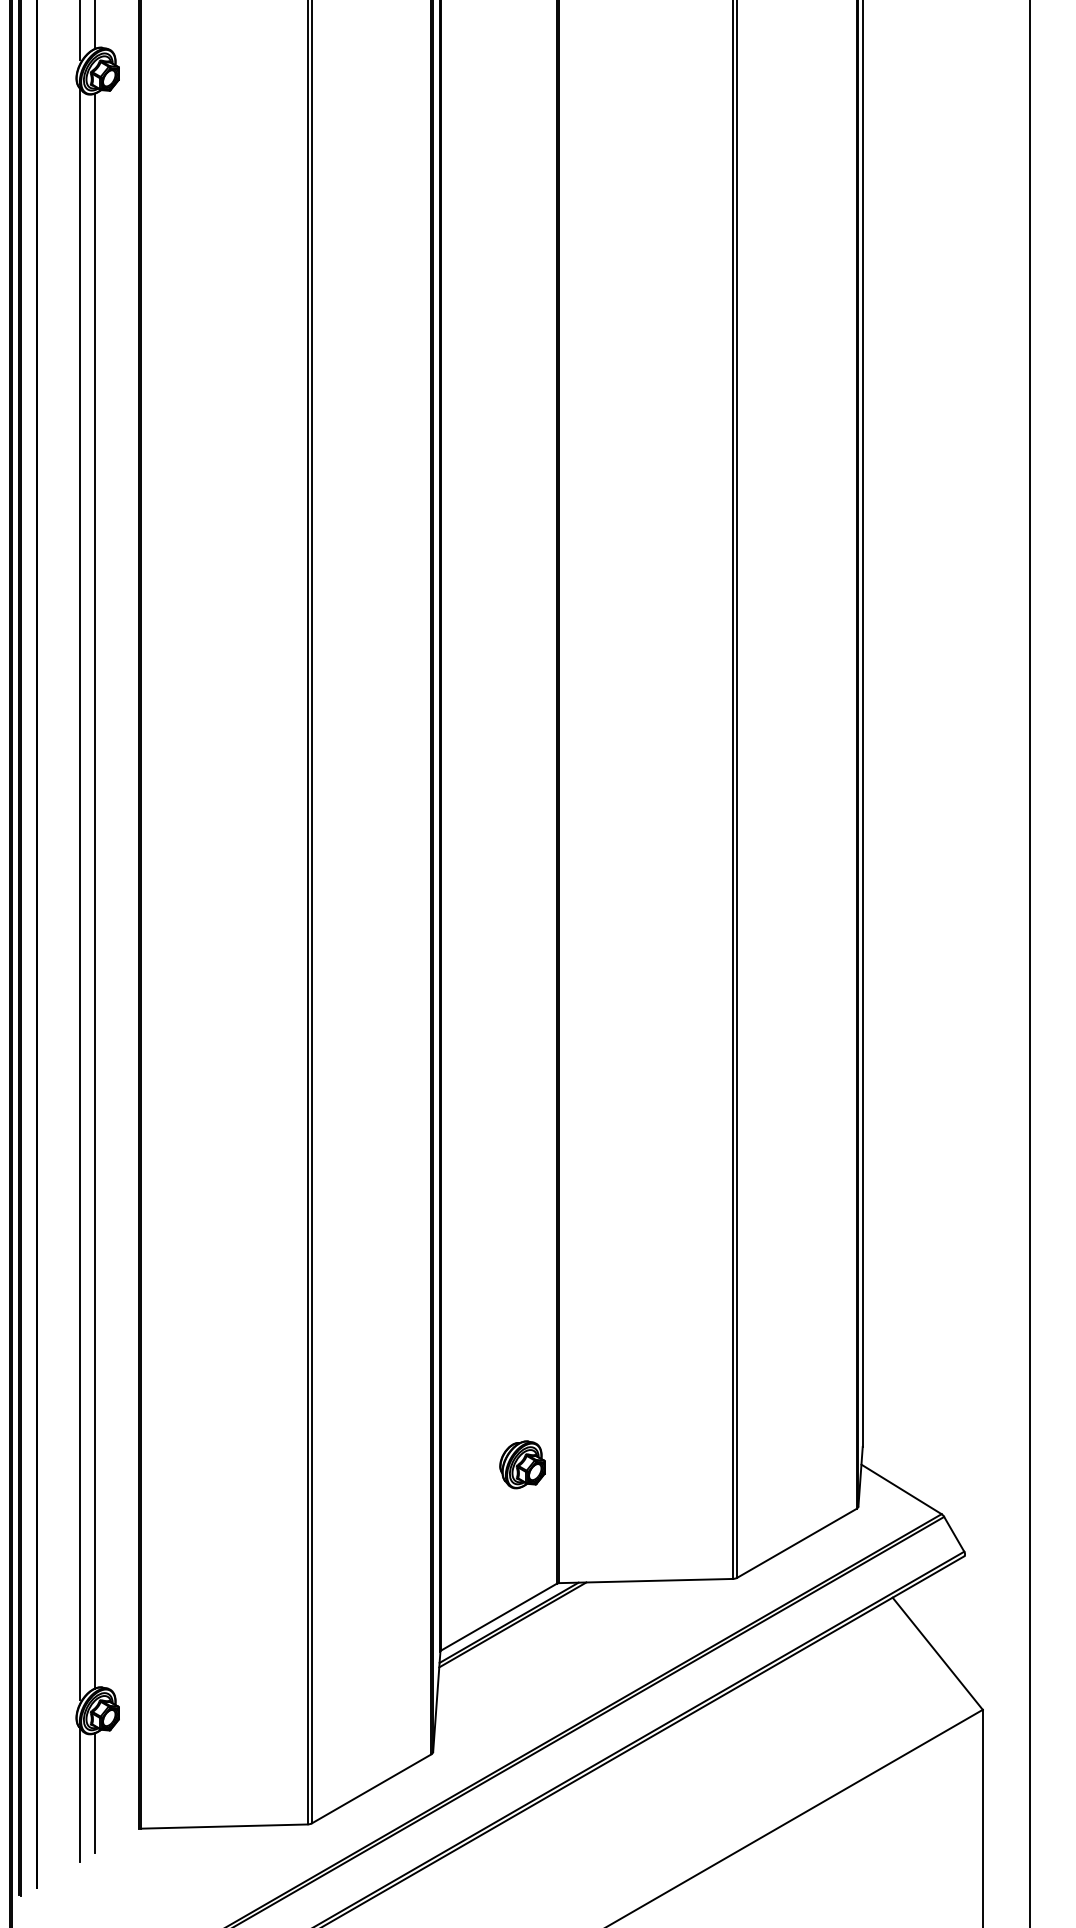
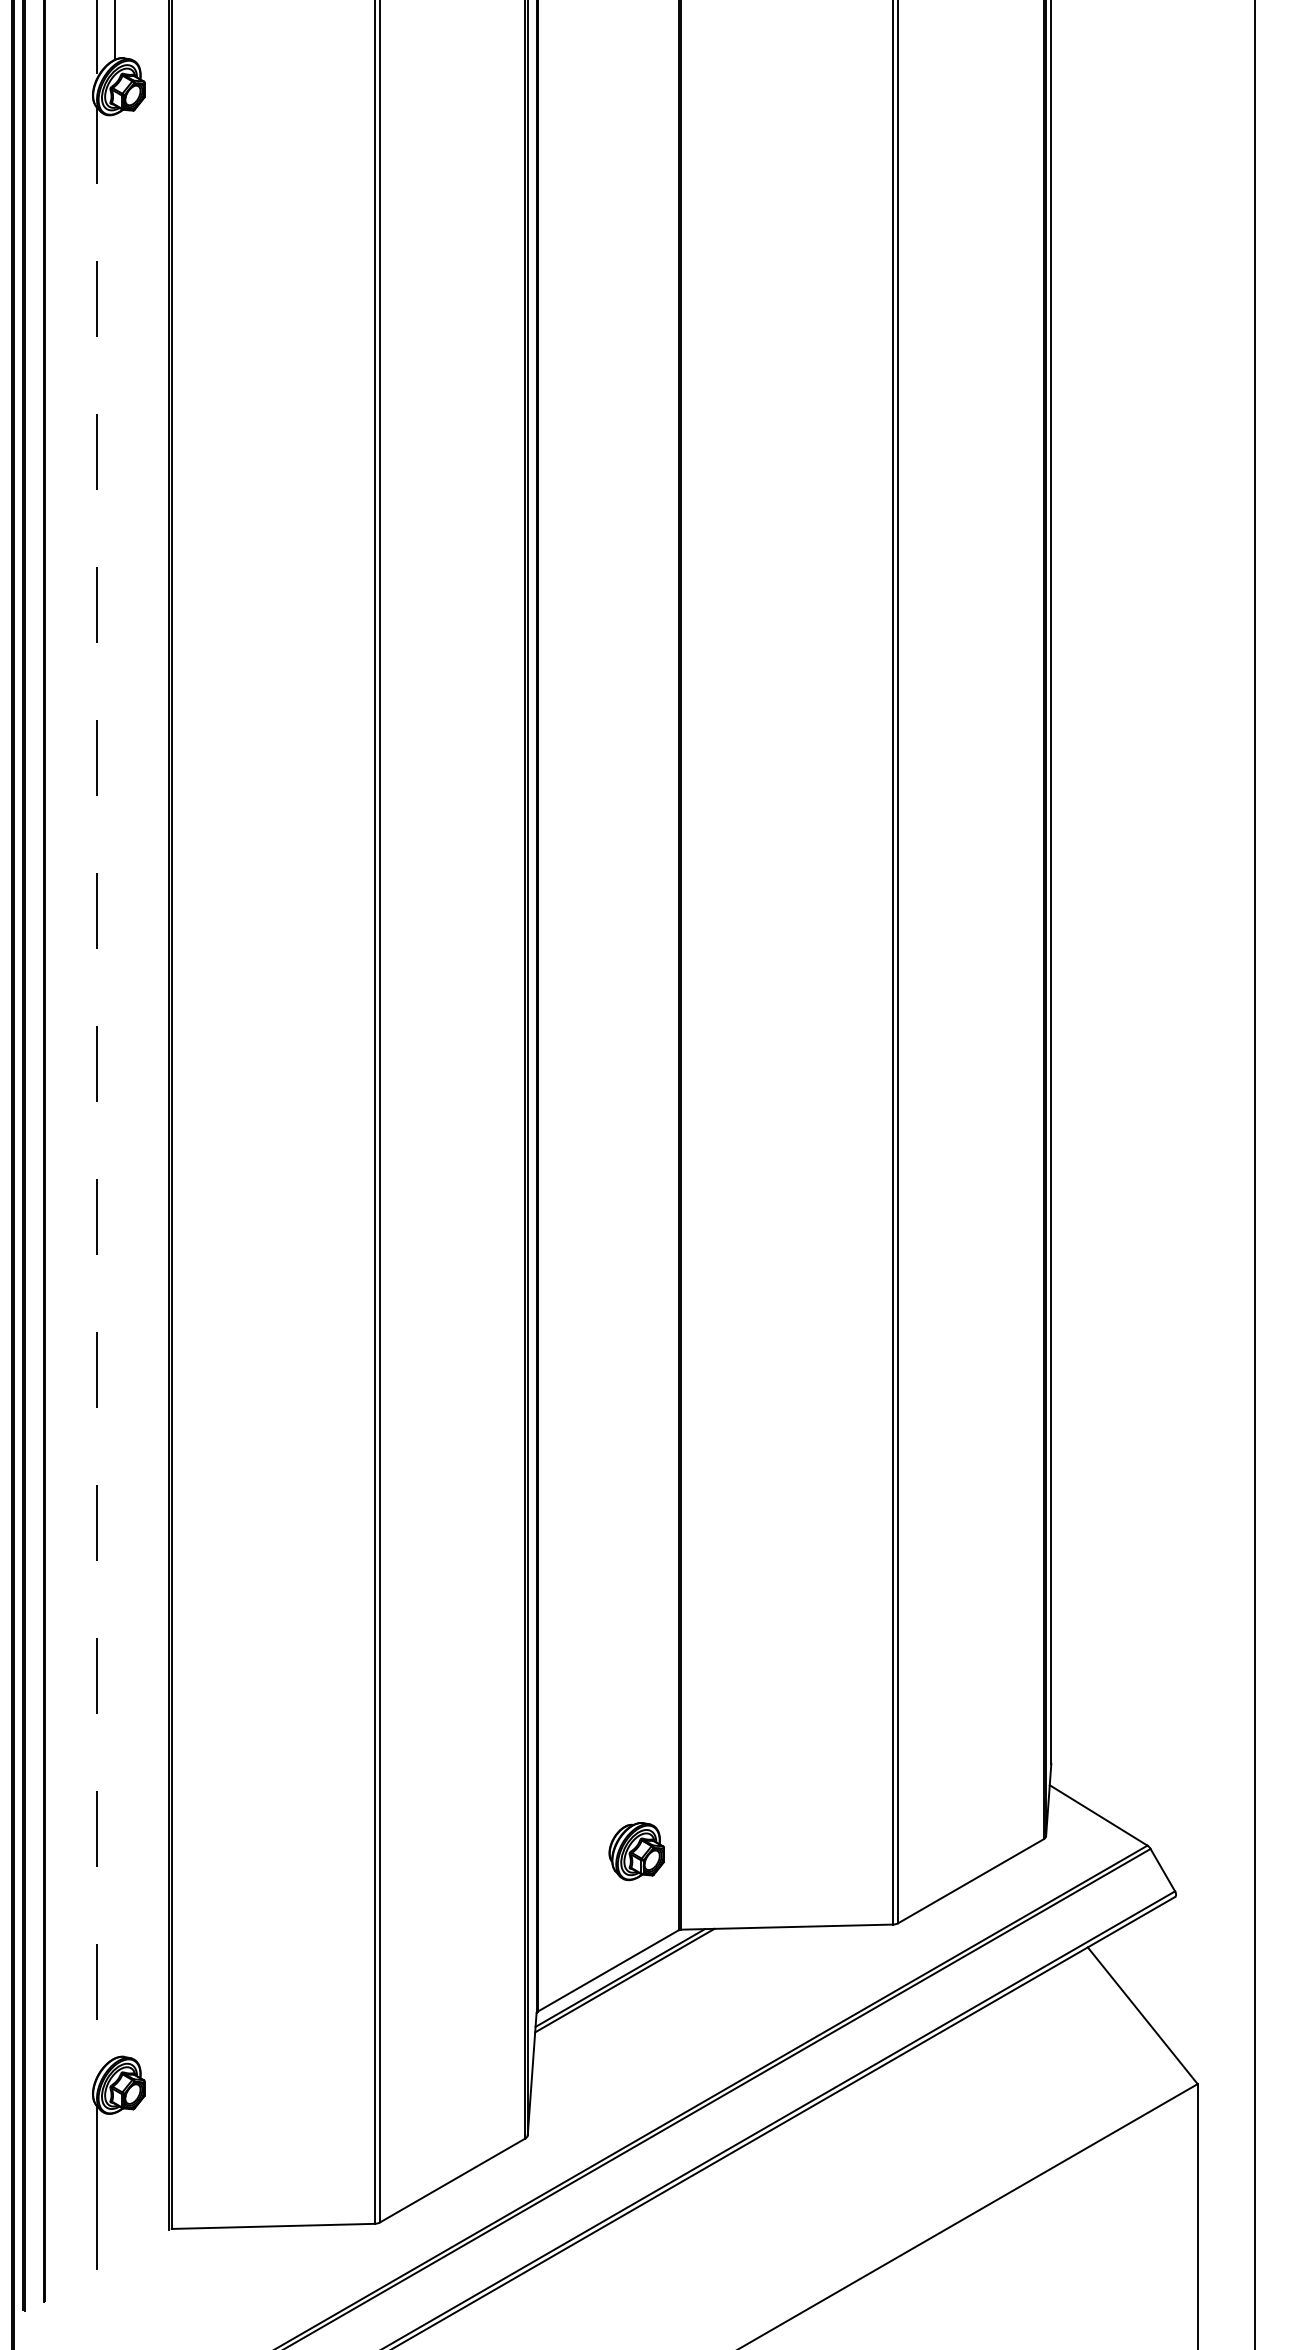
line: (94, 891) -> (115, 1086), removed
line: (80, 893) -> (97, 1089), solid -> dashed
part: (522, 1464) -> (636, 1851), moved
line: (94, 1793) -> (115, 2185), removed

